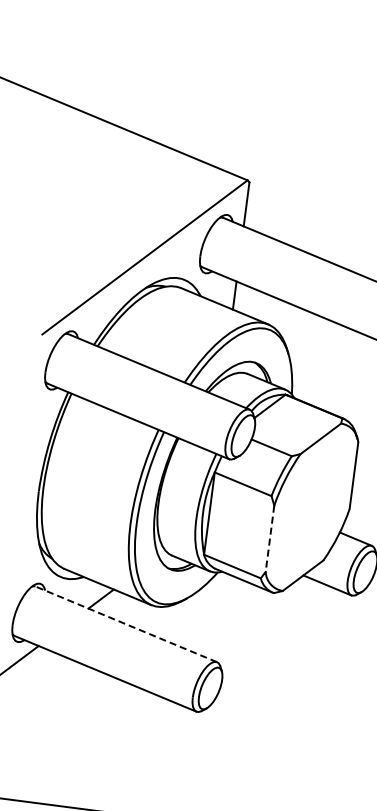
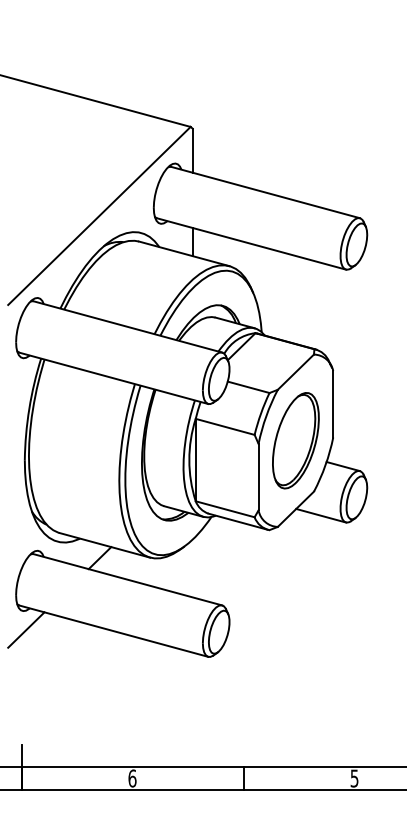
part: (311, 507) -> (295, 440), added
line: (269, 539) -> (258, 477), dashed -> solid
line: (125, 623) -> (127, 579), dashed -> solid

